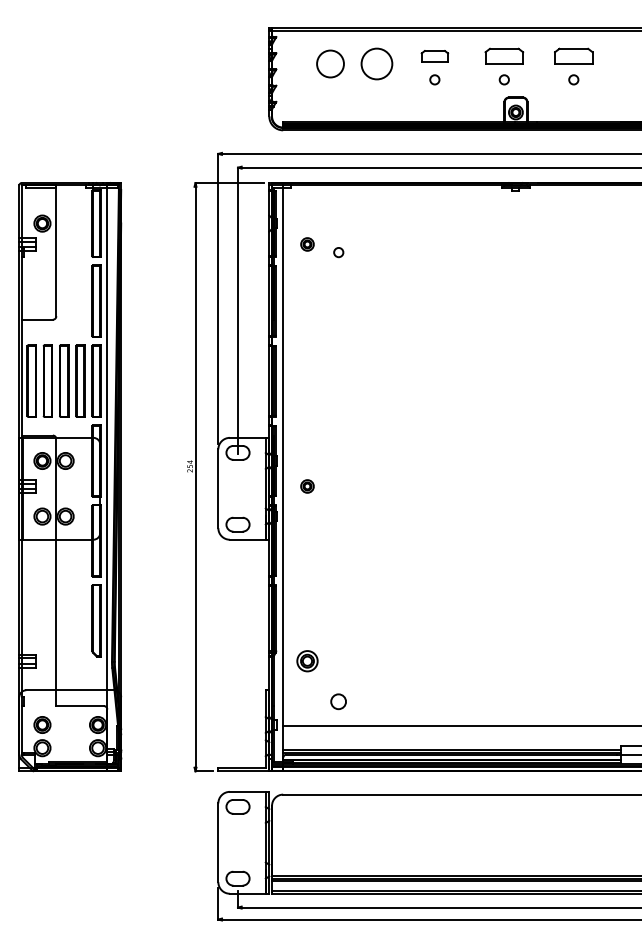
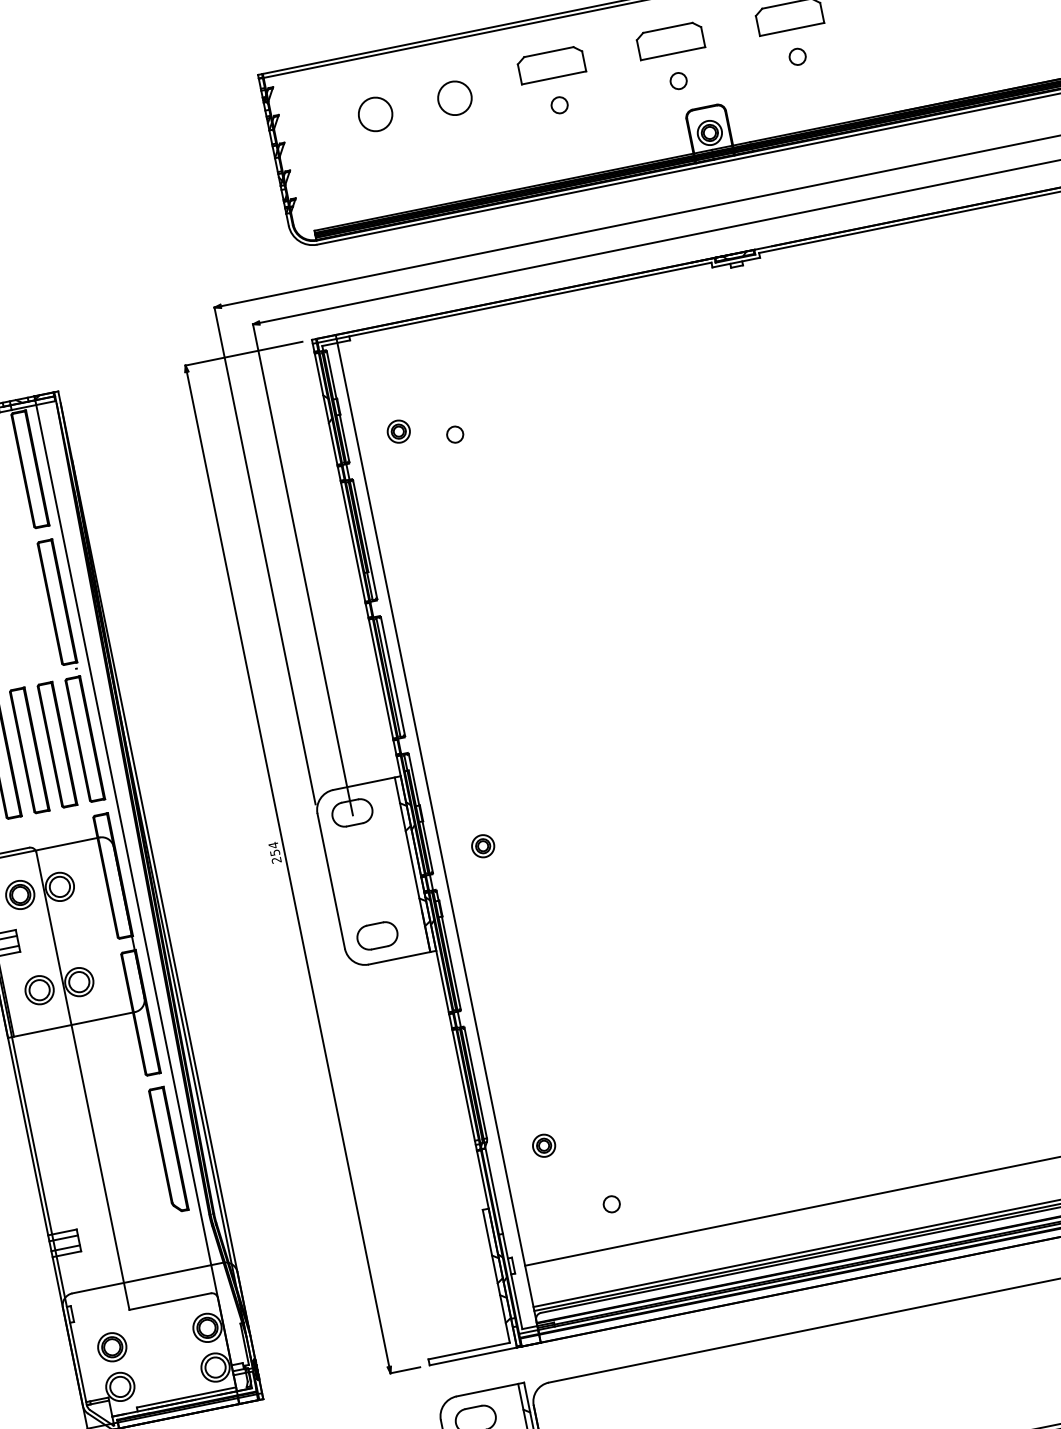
part: (434, 55) -> (550, 63), size x1.43
circle: (330, 63) -> (375, 113), size x0.71
circle: (376, 63) -> (453, 97), size x0.62
part: (307, 661) -> (544, 1146), size x0.62
circle: (338, 701) -> (611, 1203), size x0.62

